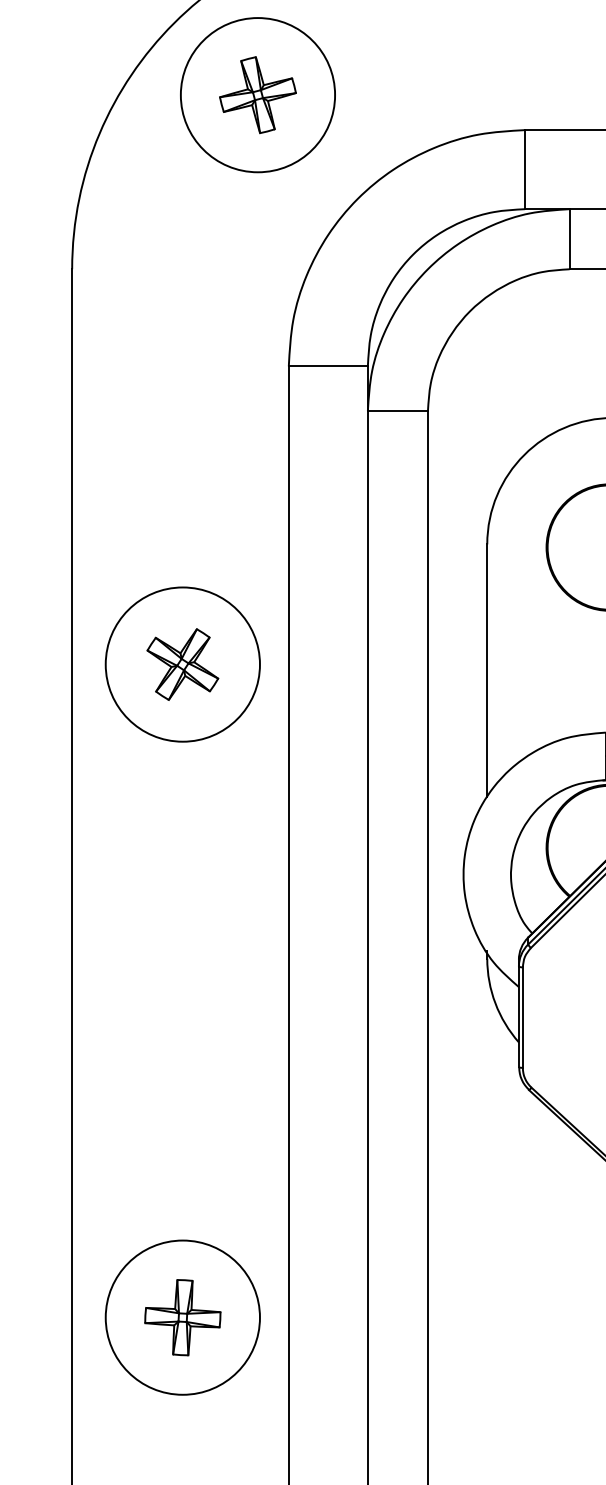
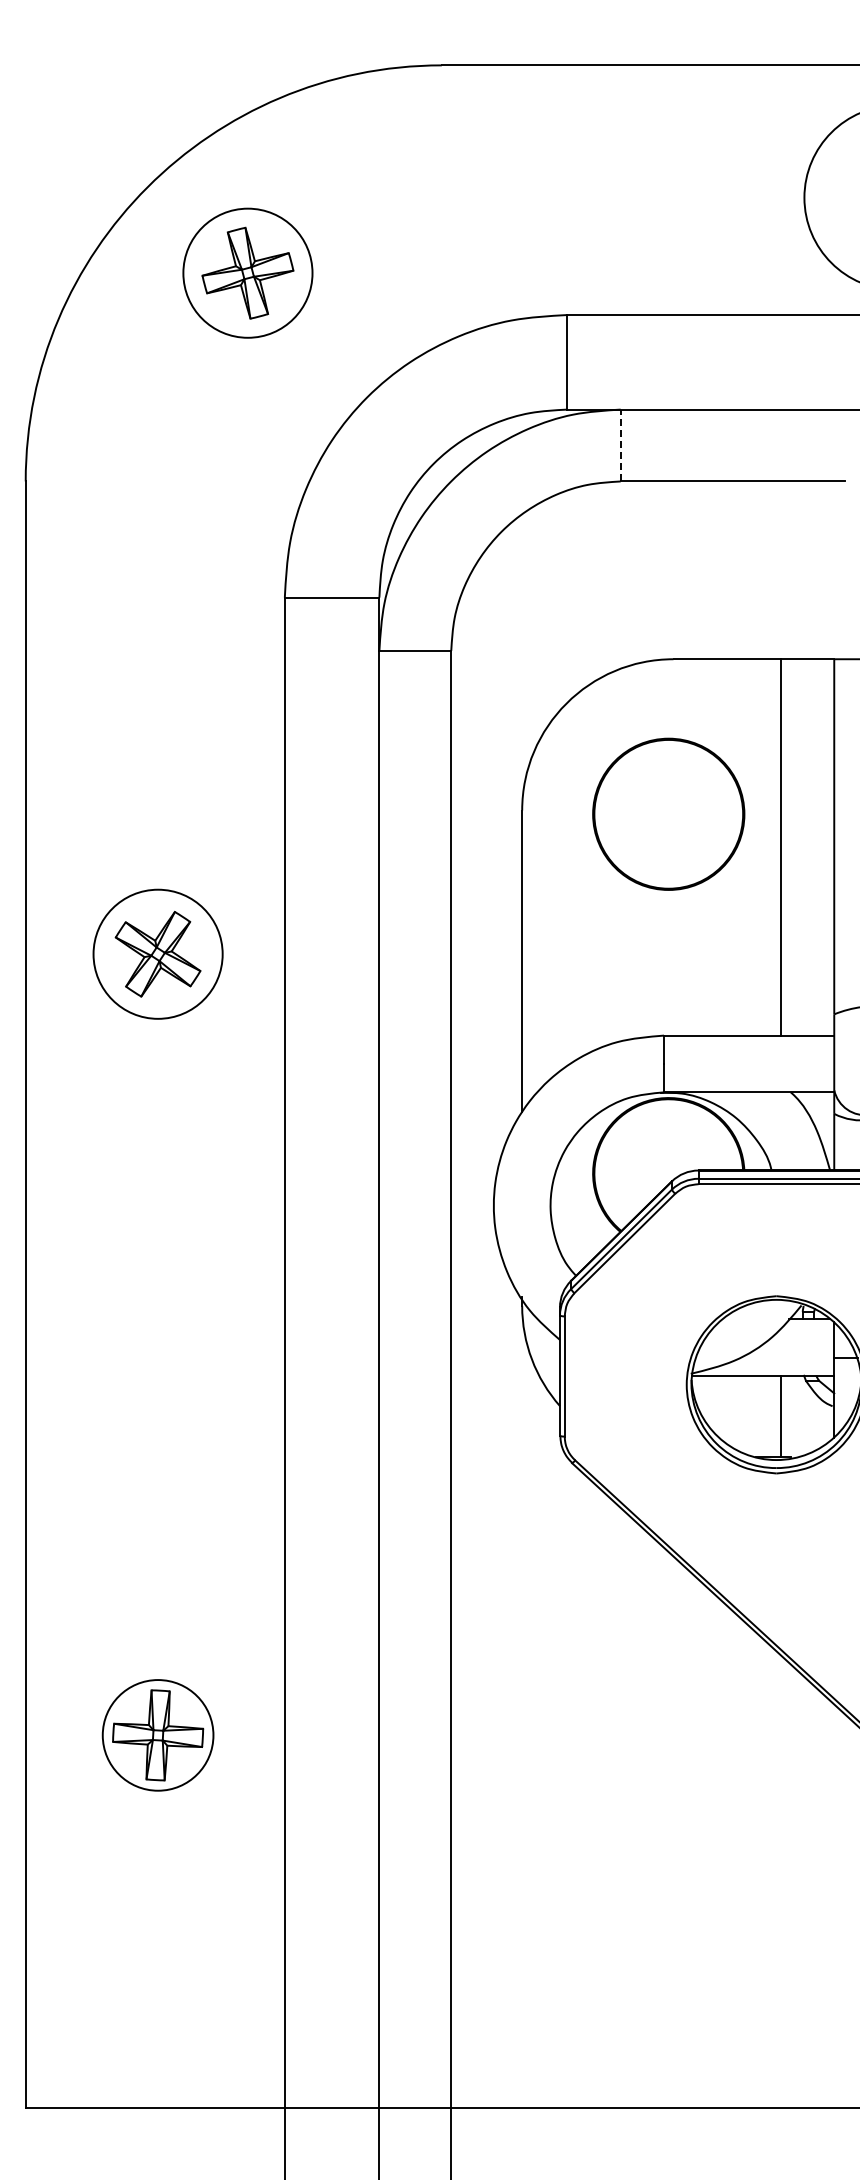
circle: (257, 95) -> (247, 273), size x0.7
line: (569, 239) -> (620, 445), solid -> dashed
circle: (182, 664) -> (157, 954), size x0.7
circle: (182, 1317) -> (157, 1735), size x0.6

